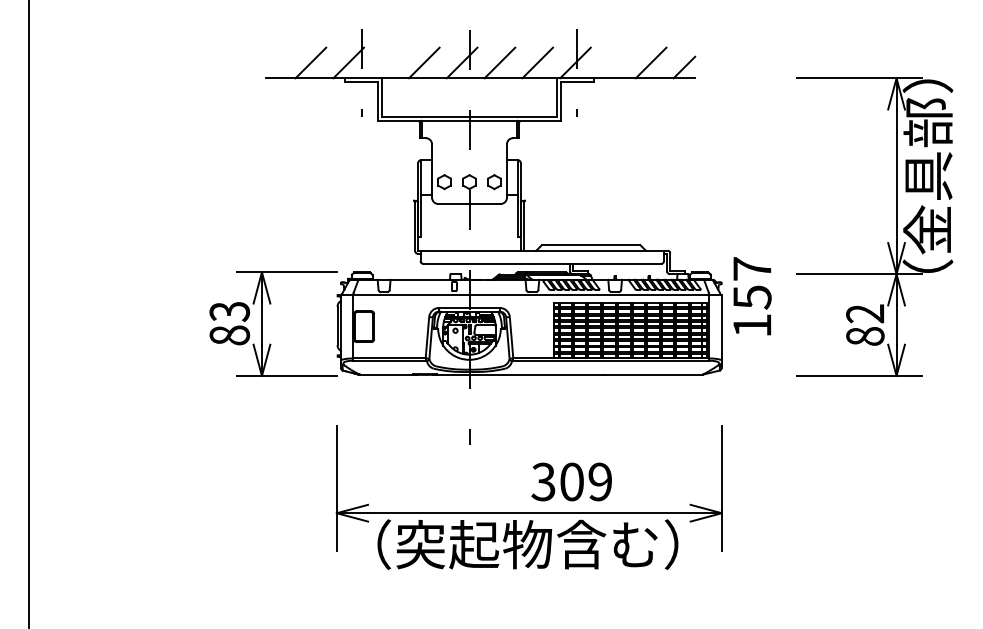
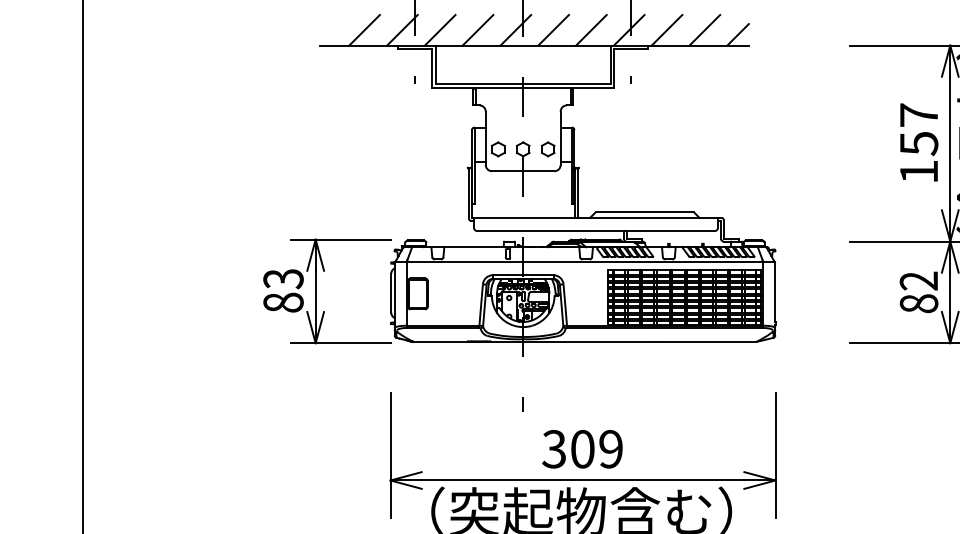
line: (386, 62) -> (440, 29), added
line: (613, 62) -> (667, 29), added
text: (752, 296) -> (919, 142), moved
text: (571, 481) -> (582, 448), moved

